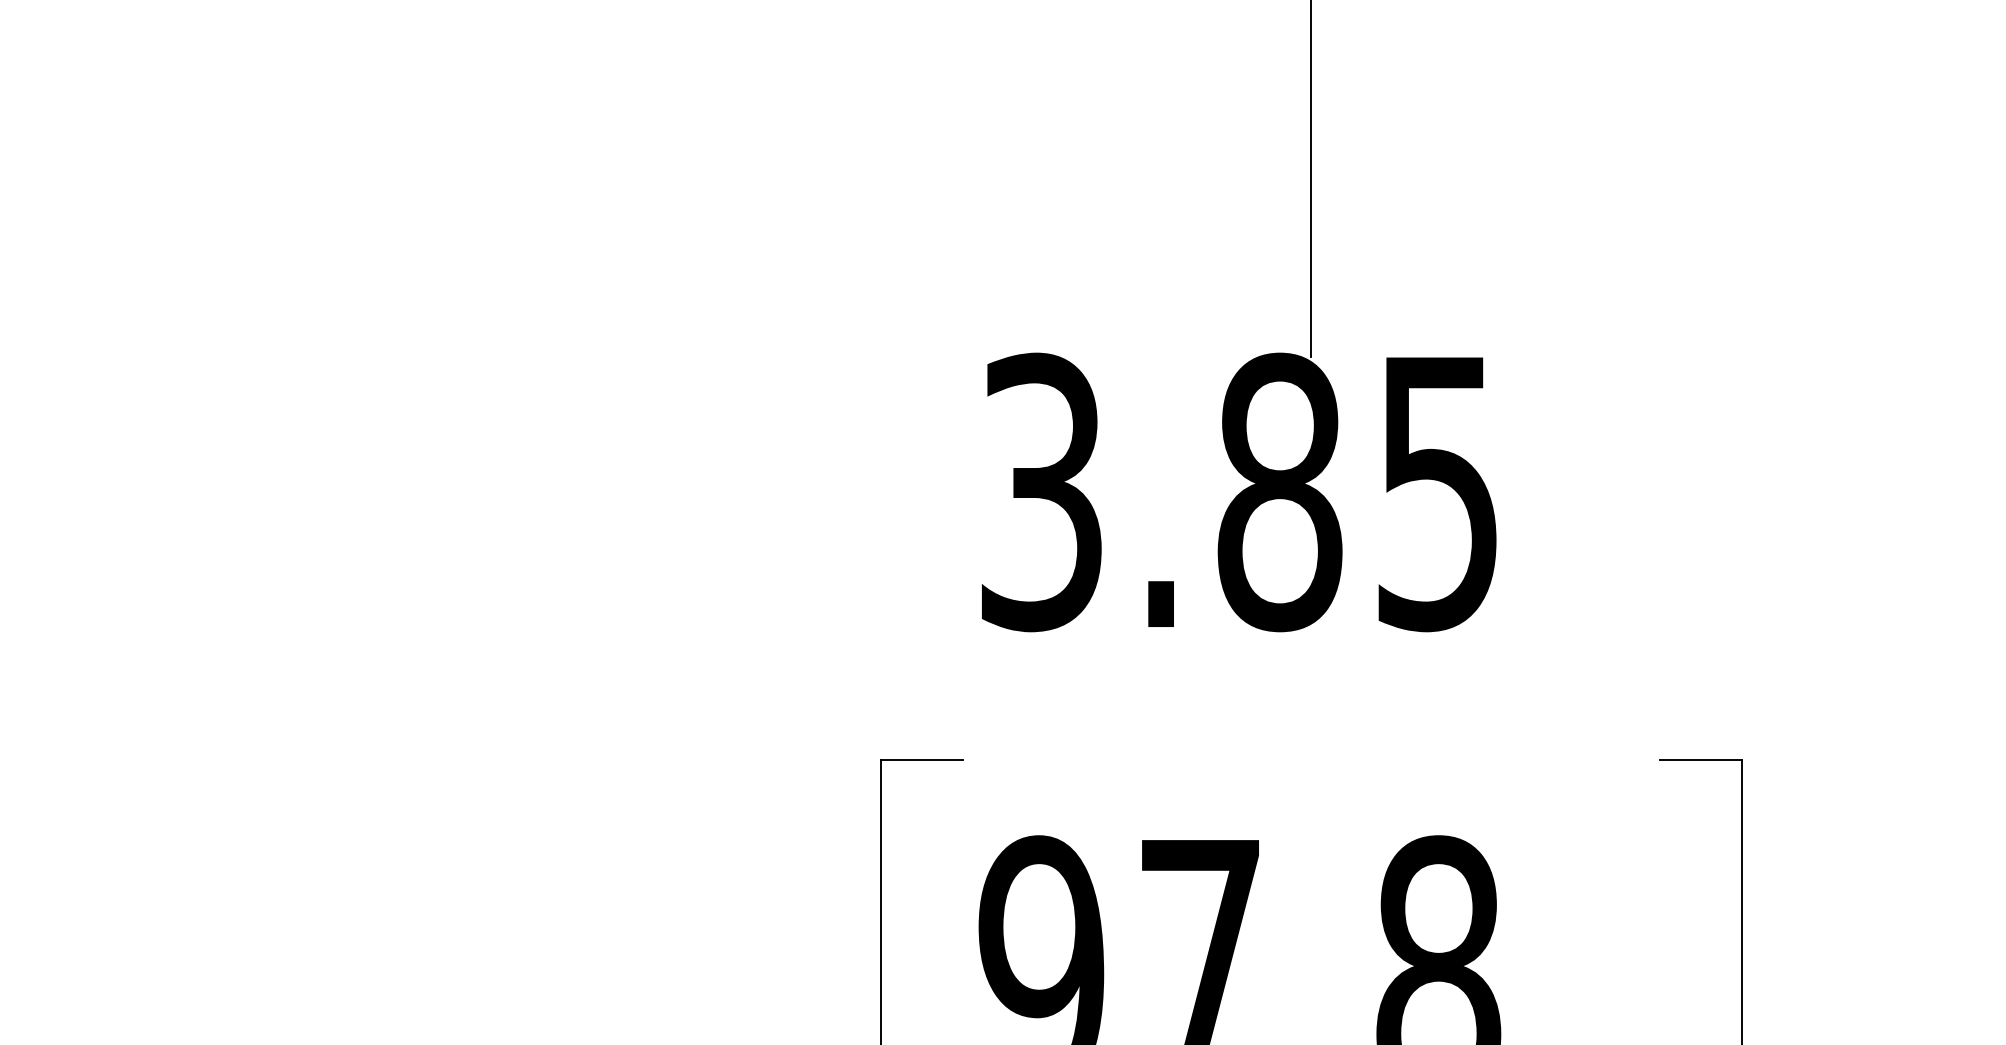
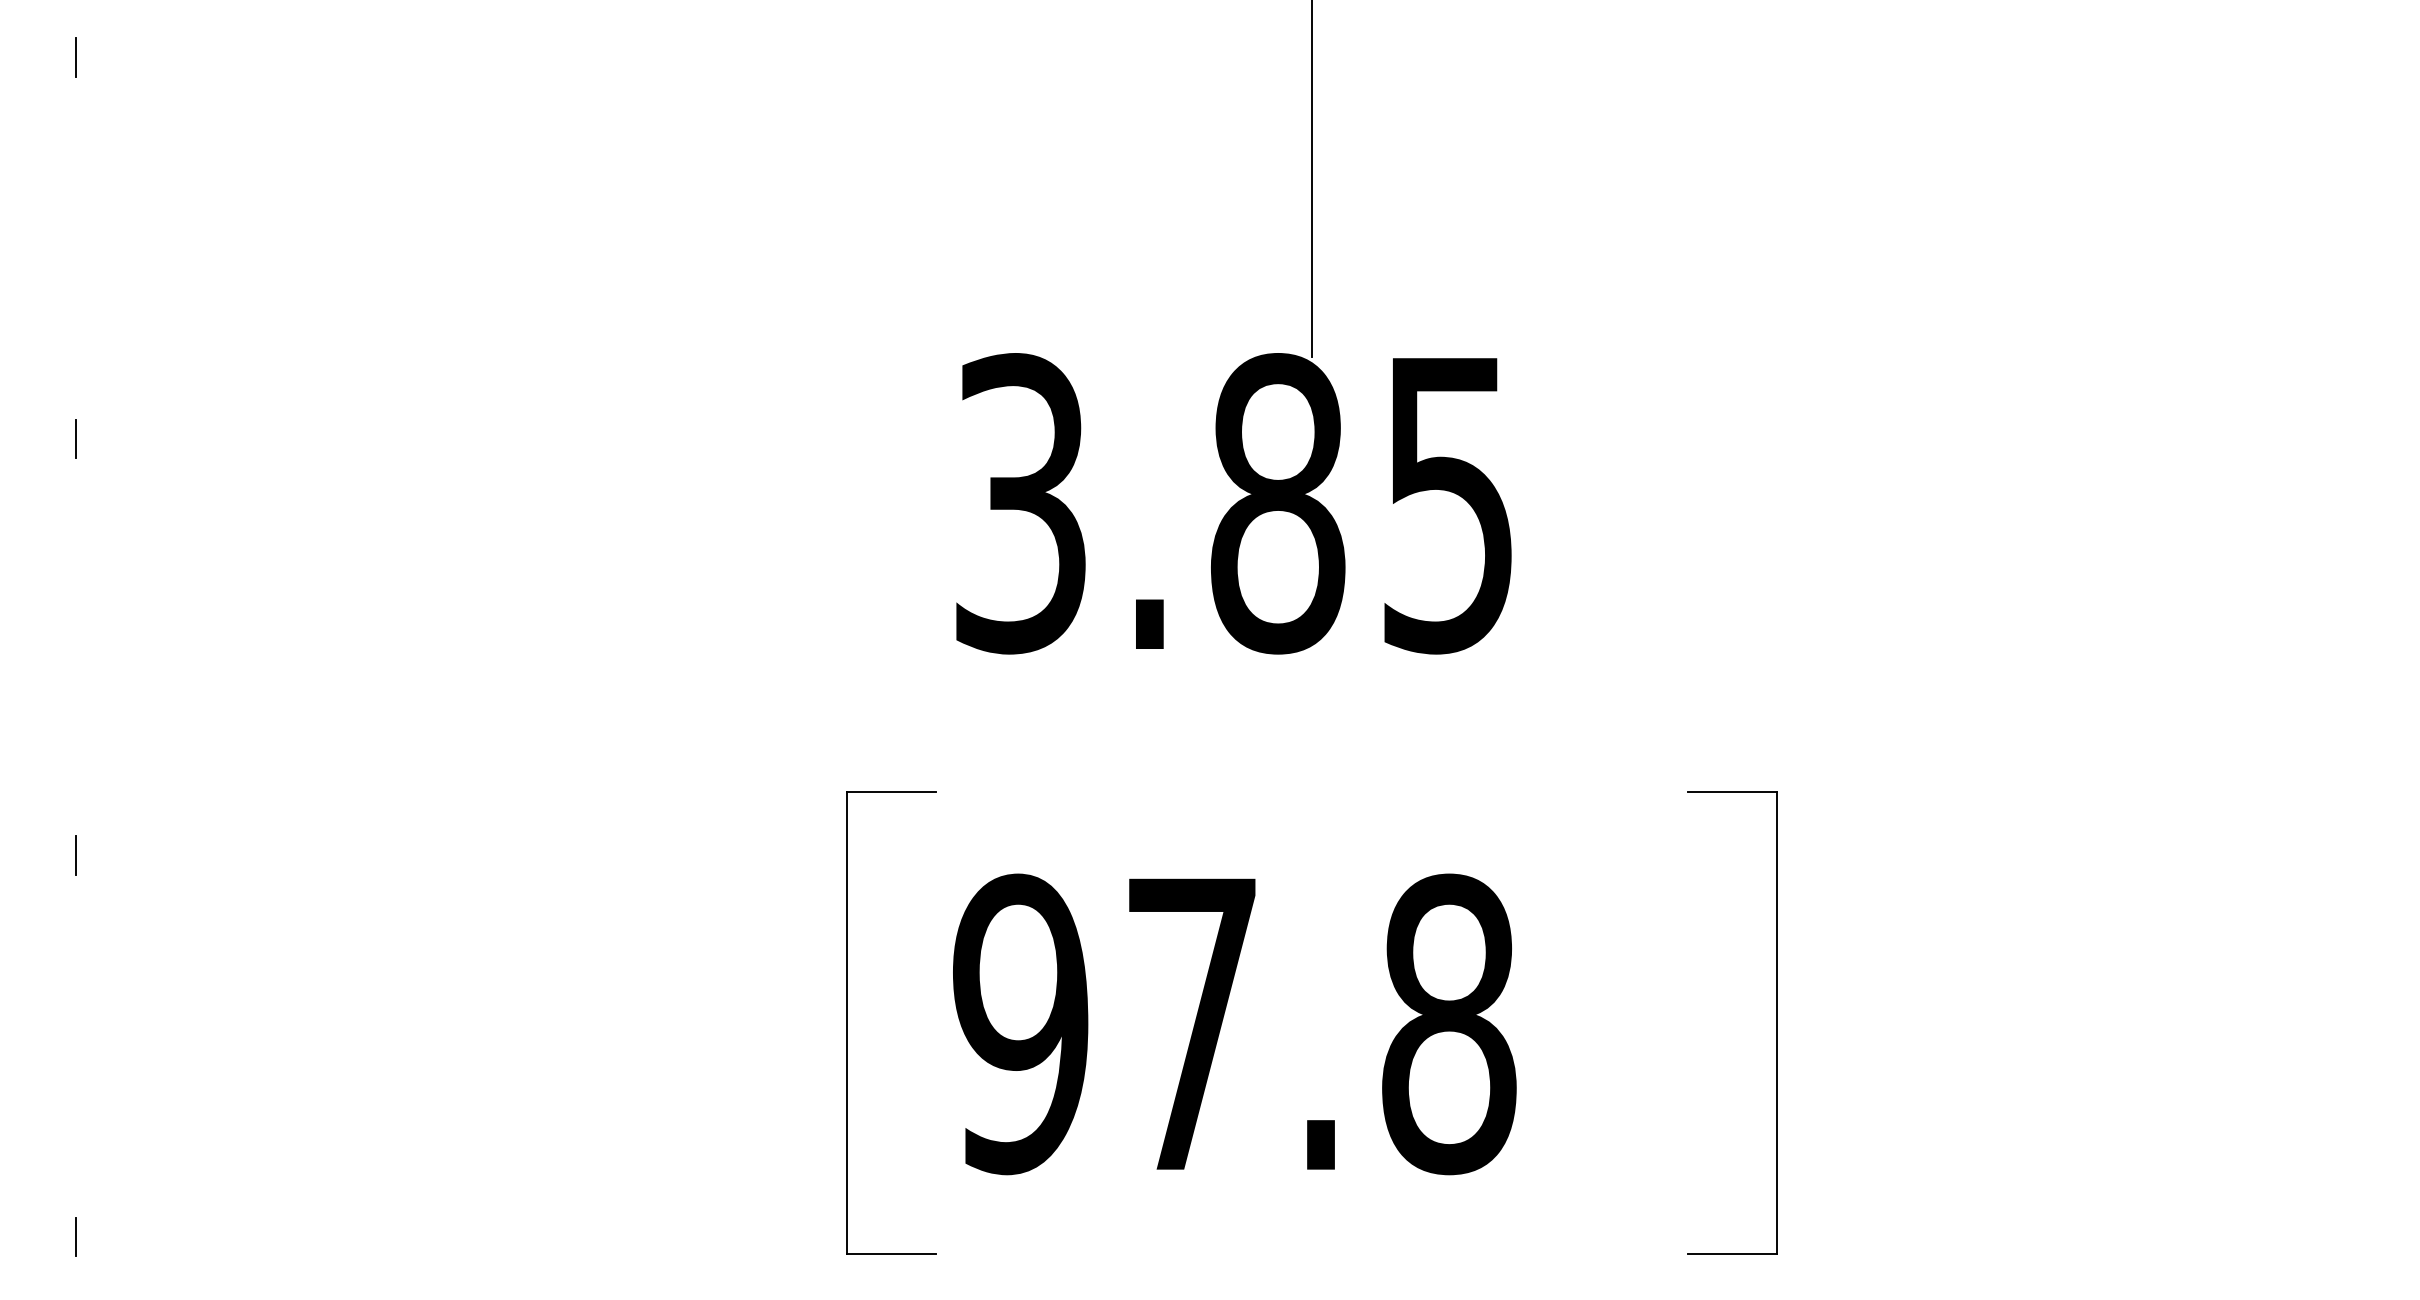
line: (165, 78) -> (75, 57), added
line: (166, 431) -> (76, 438), added
line: (166, 818) -> (76, 855), added

